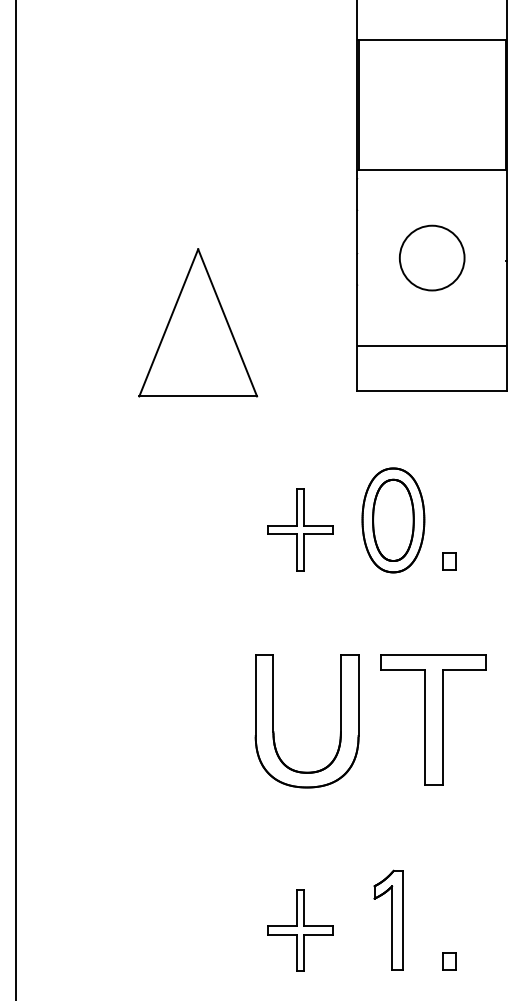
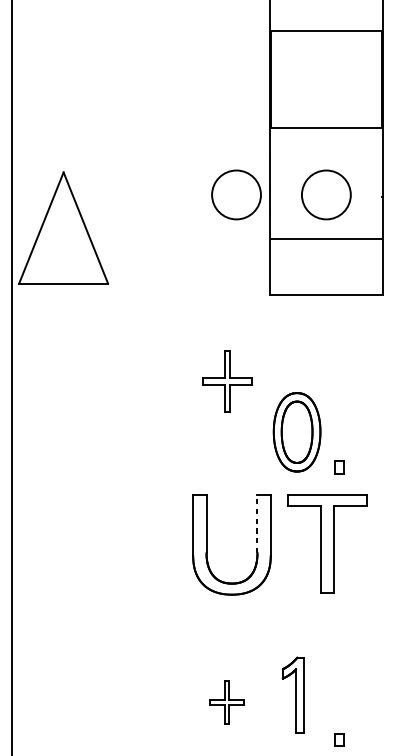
circle: (313, 257) -> (236, 194), added
part: (198, 322) -> (63, 227), moved
line: (432, 346) -> (326, 239), moved
part: (393, 520) -> (297, 432), moved
part: (300, 529) -> (226, 381), moved
part: (449, 561) -> (339, 467), moved
line: (340, 693) -> (257, 523), solid -> dashed
part: (300, 930) -> (226, 702), size x0.7
part: (449, 961) -> (339, 739), moved

